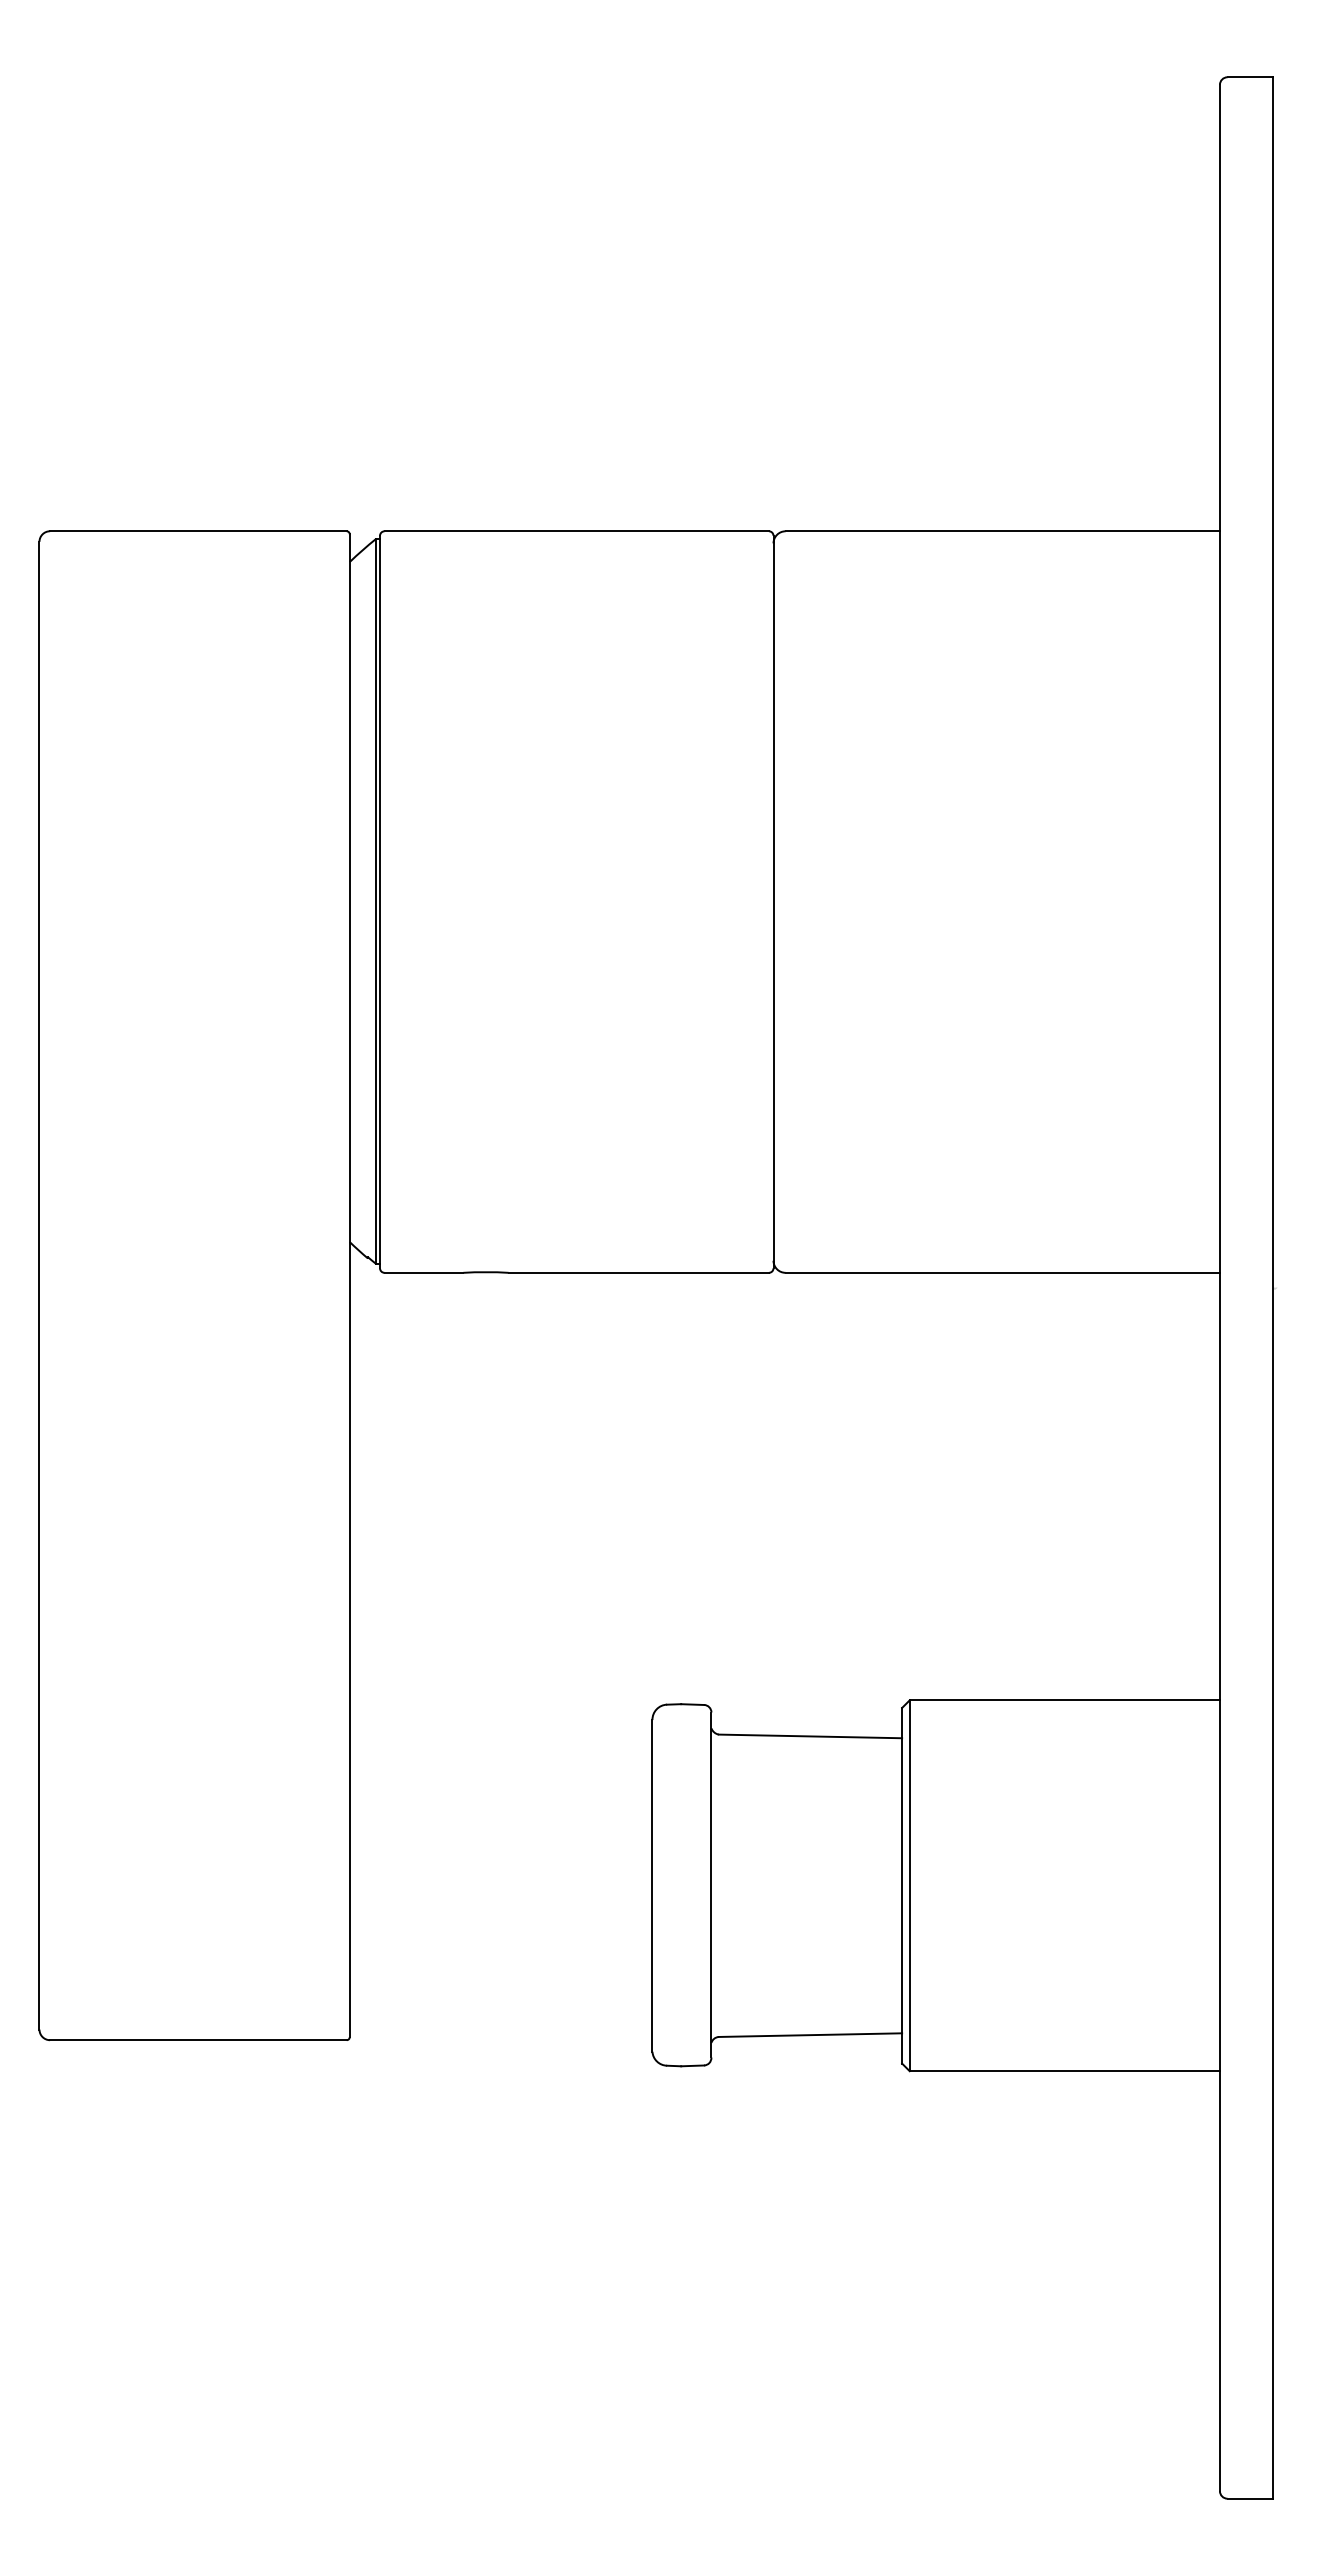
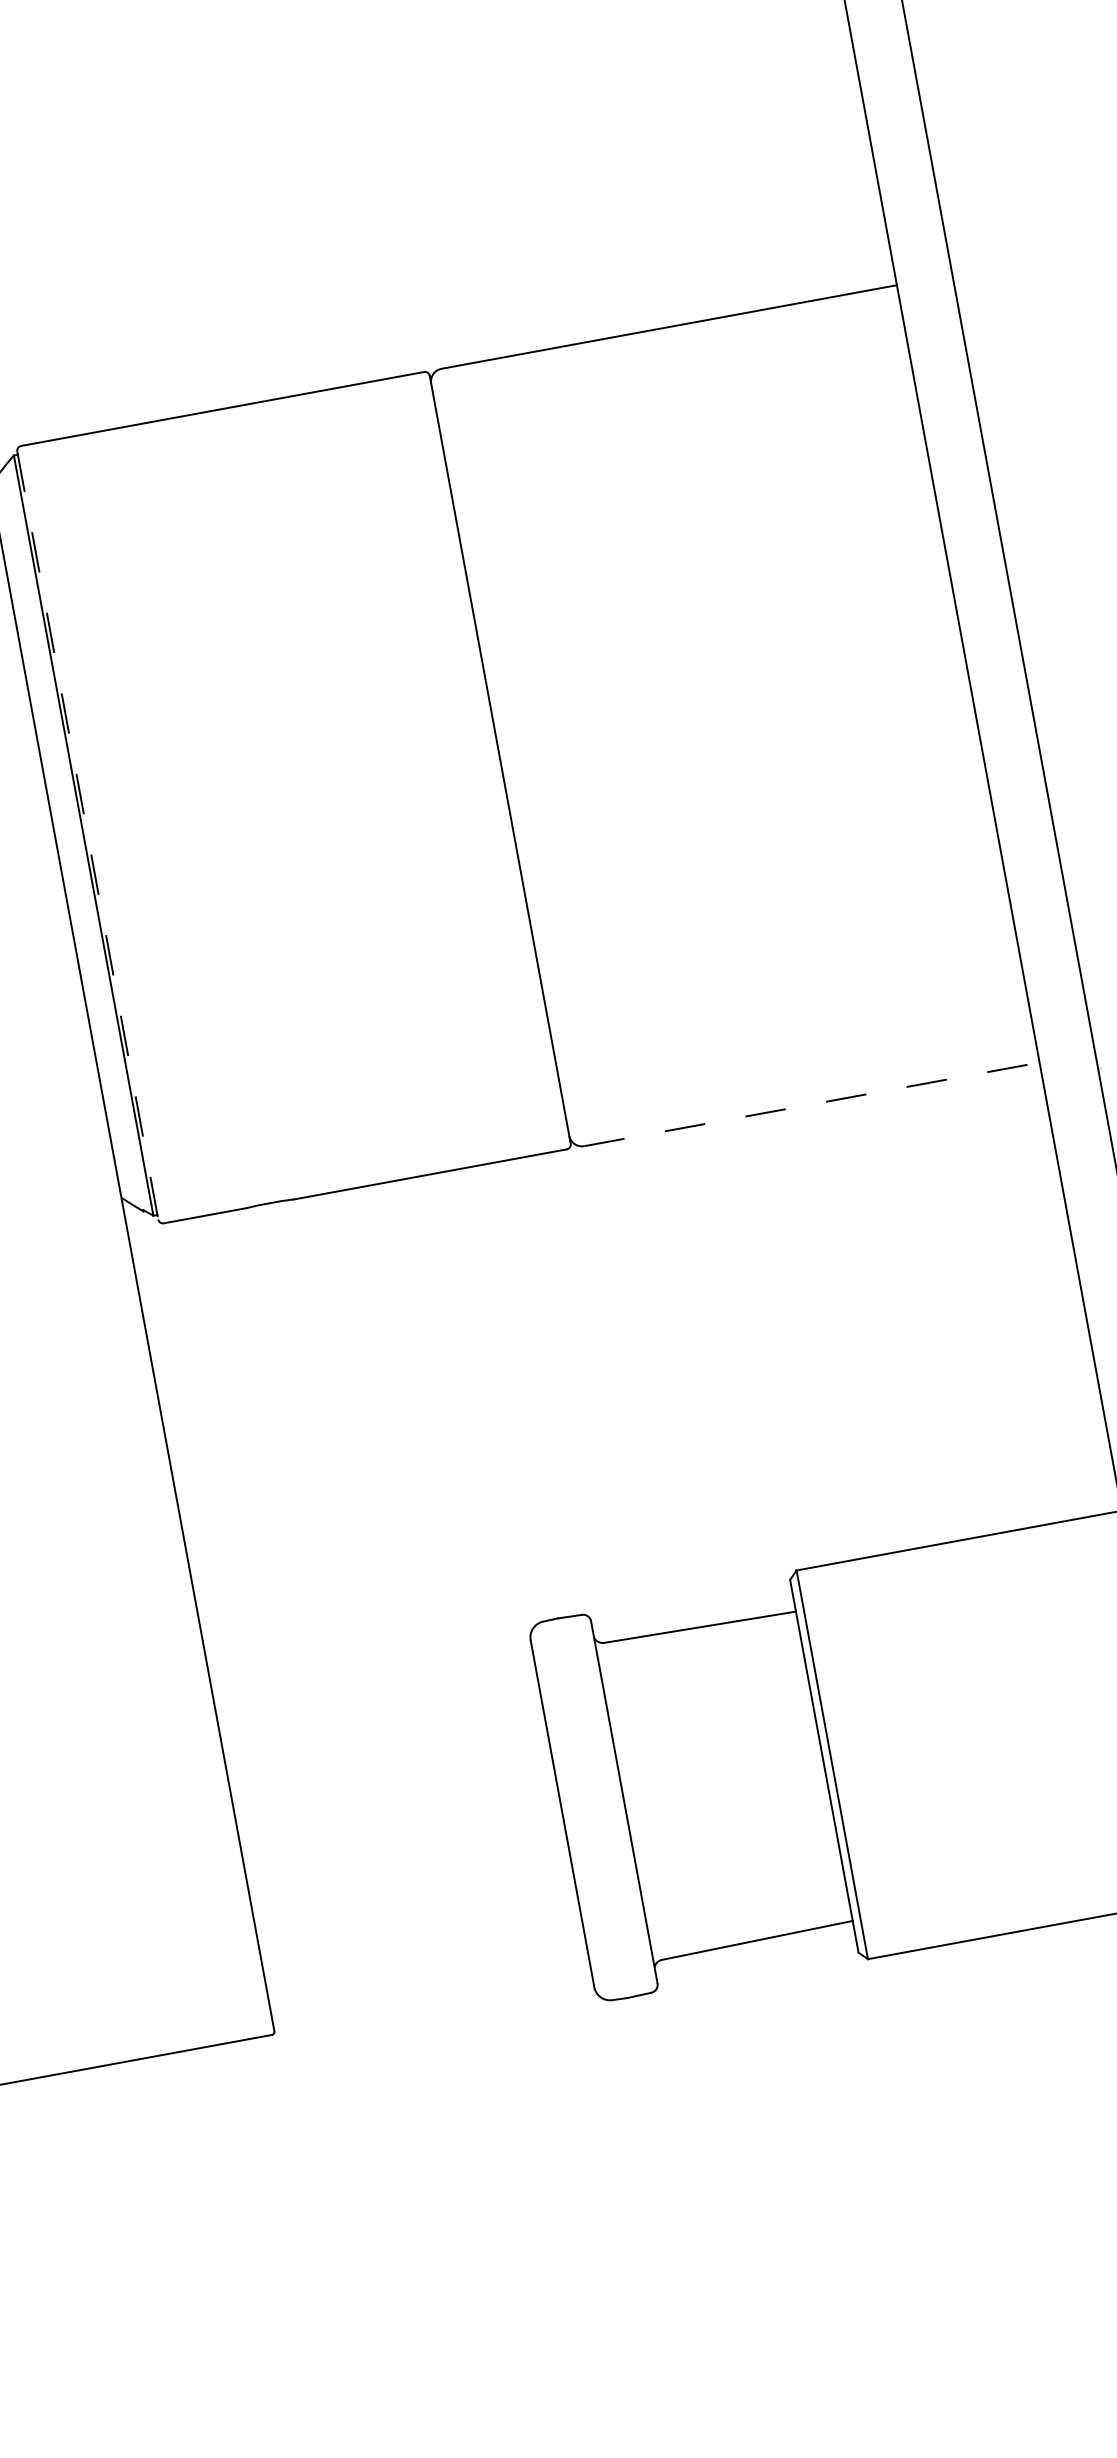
line: (380, 902) -> (88, 835), solid -> dashed
line: (1003, 1272) -> (812, 1103), solid -> dashed

